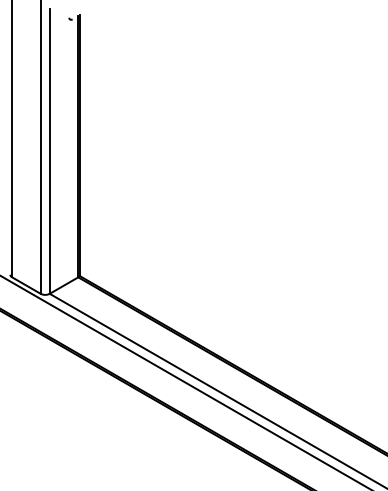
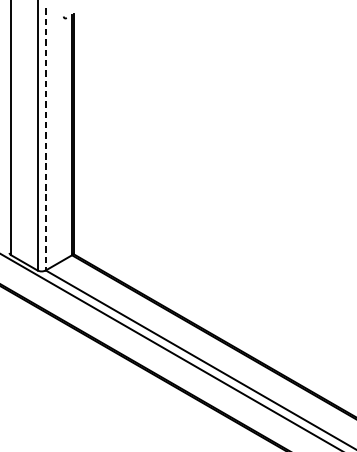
line: (49, 151) -> (45, 139), solid -> dashed

